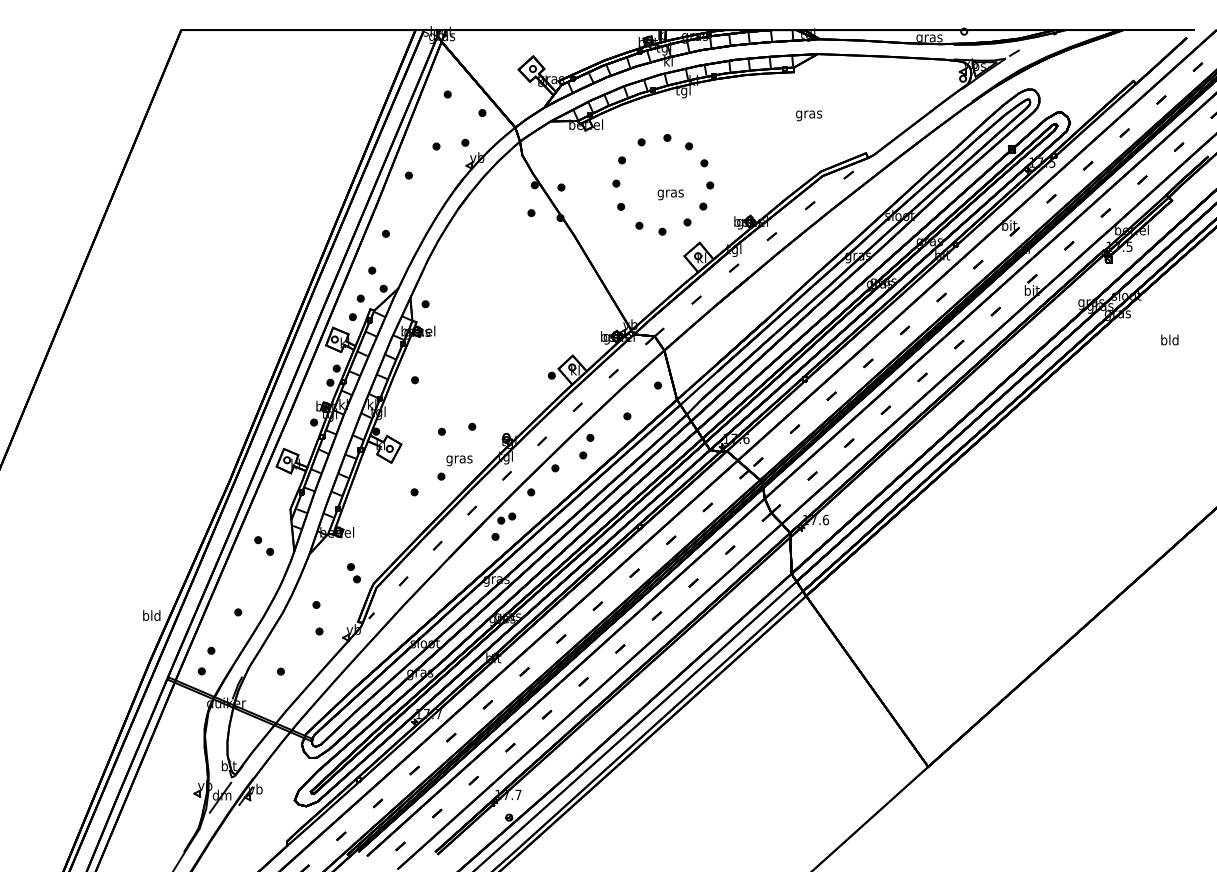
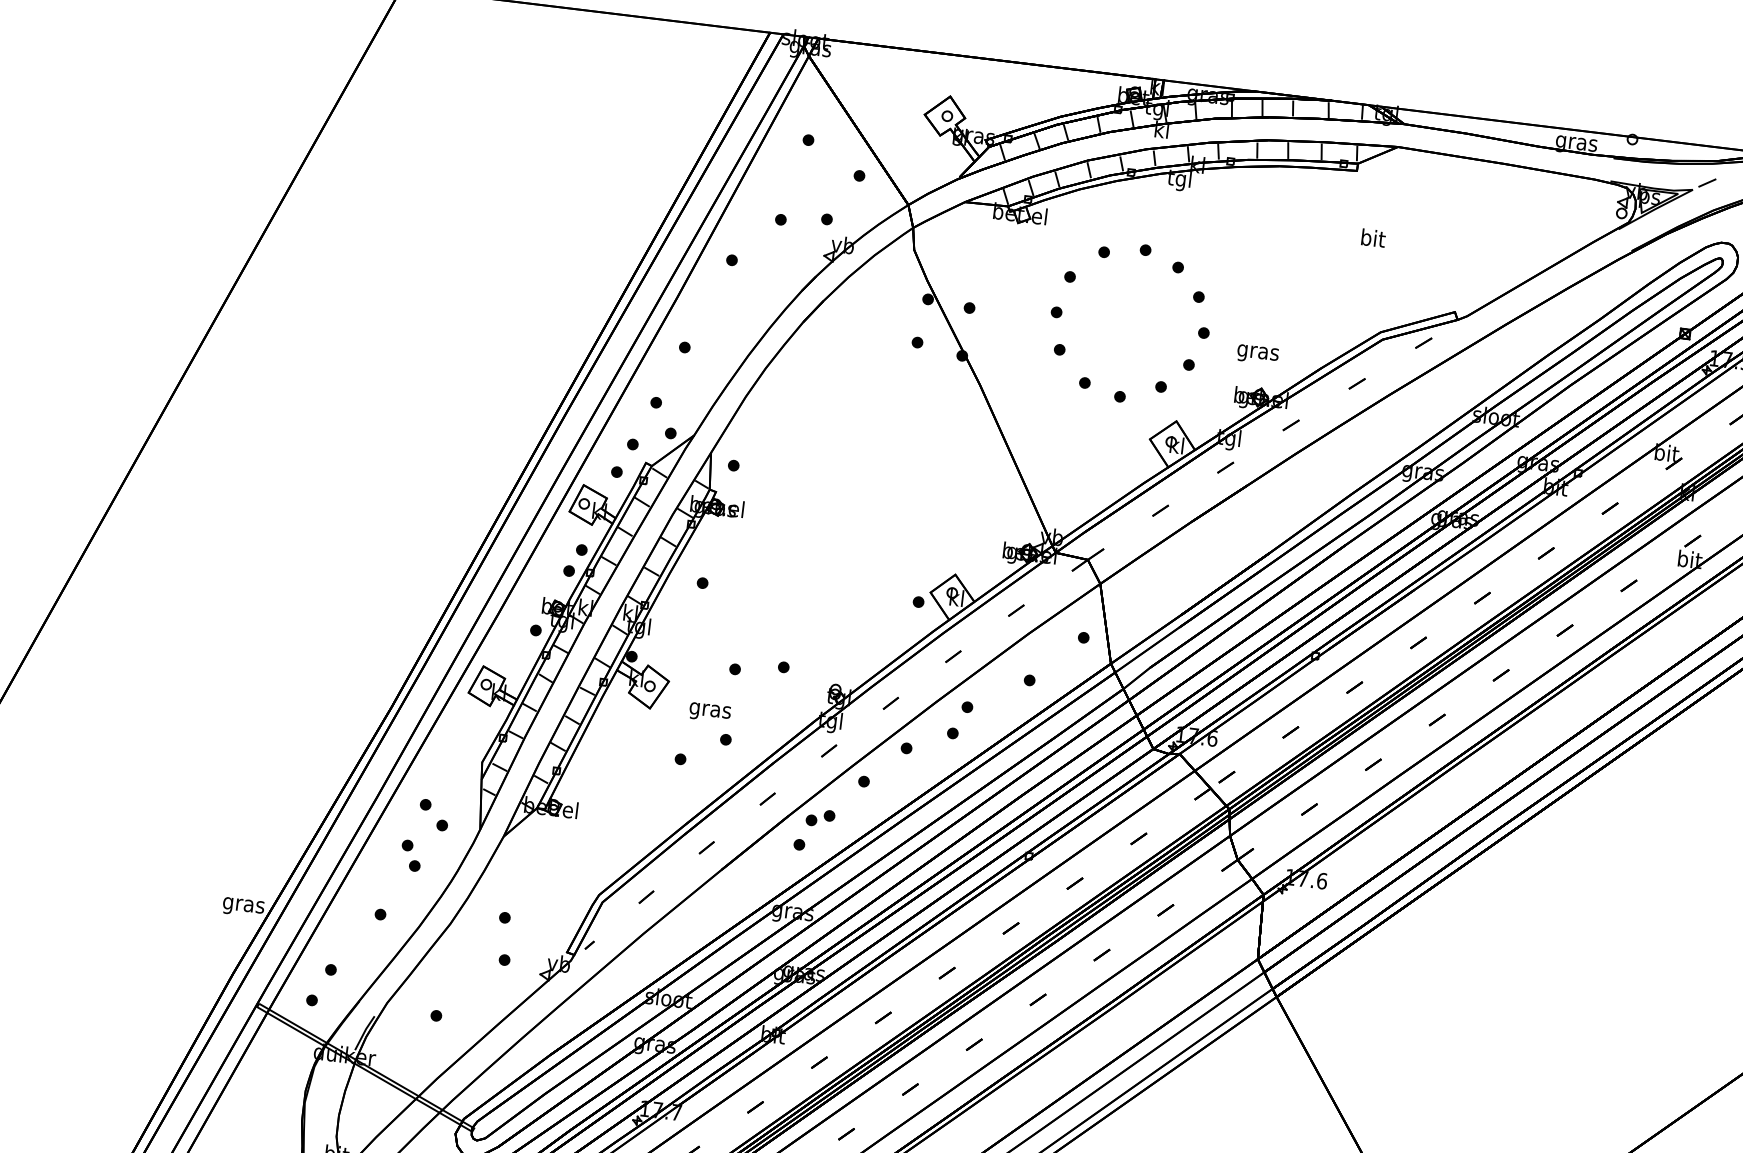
text: (809, 114) -> (1373, 240), gras -> bit
text: (670, 194) -> (1257, 354), moved
text: (459, 460) -> (710, 712), moved
part: (353, 573) -> (410, 856), moved
text: (151, 616) -> (243, 904), bld -> gras

